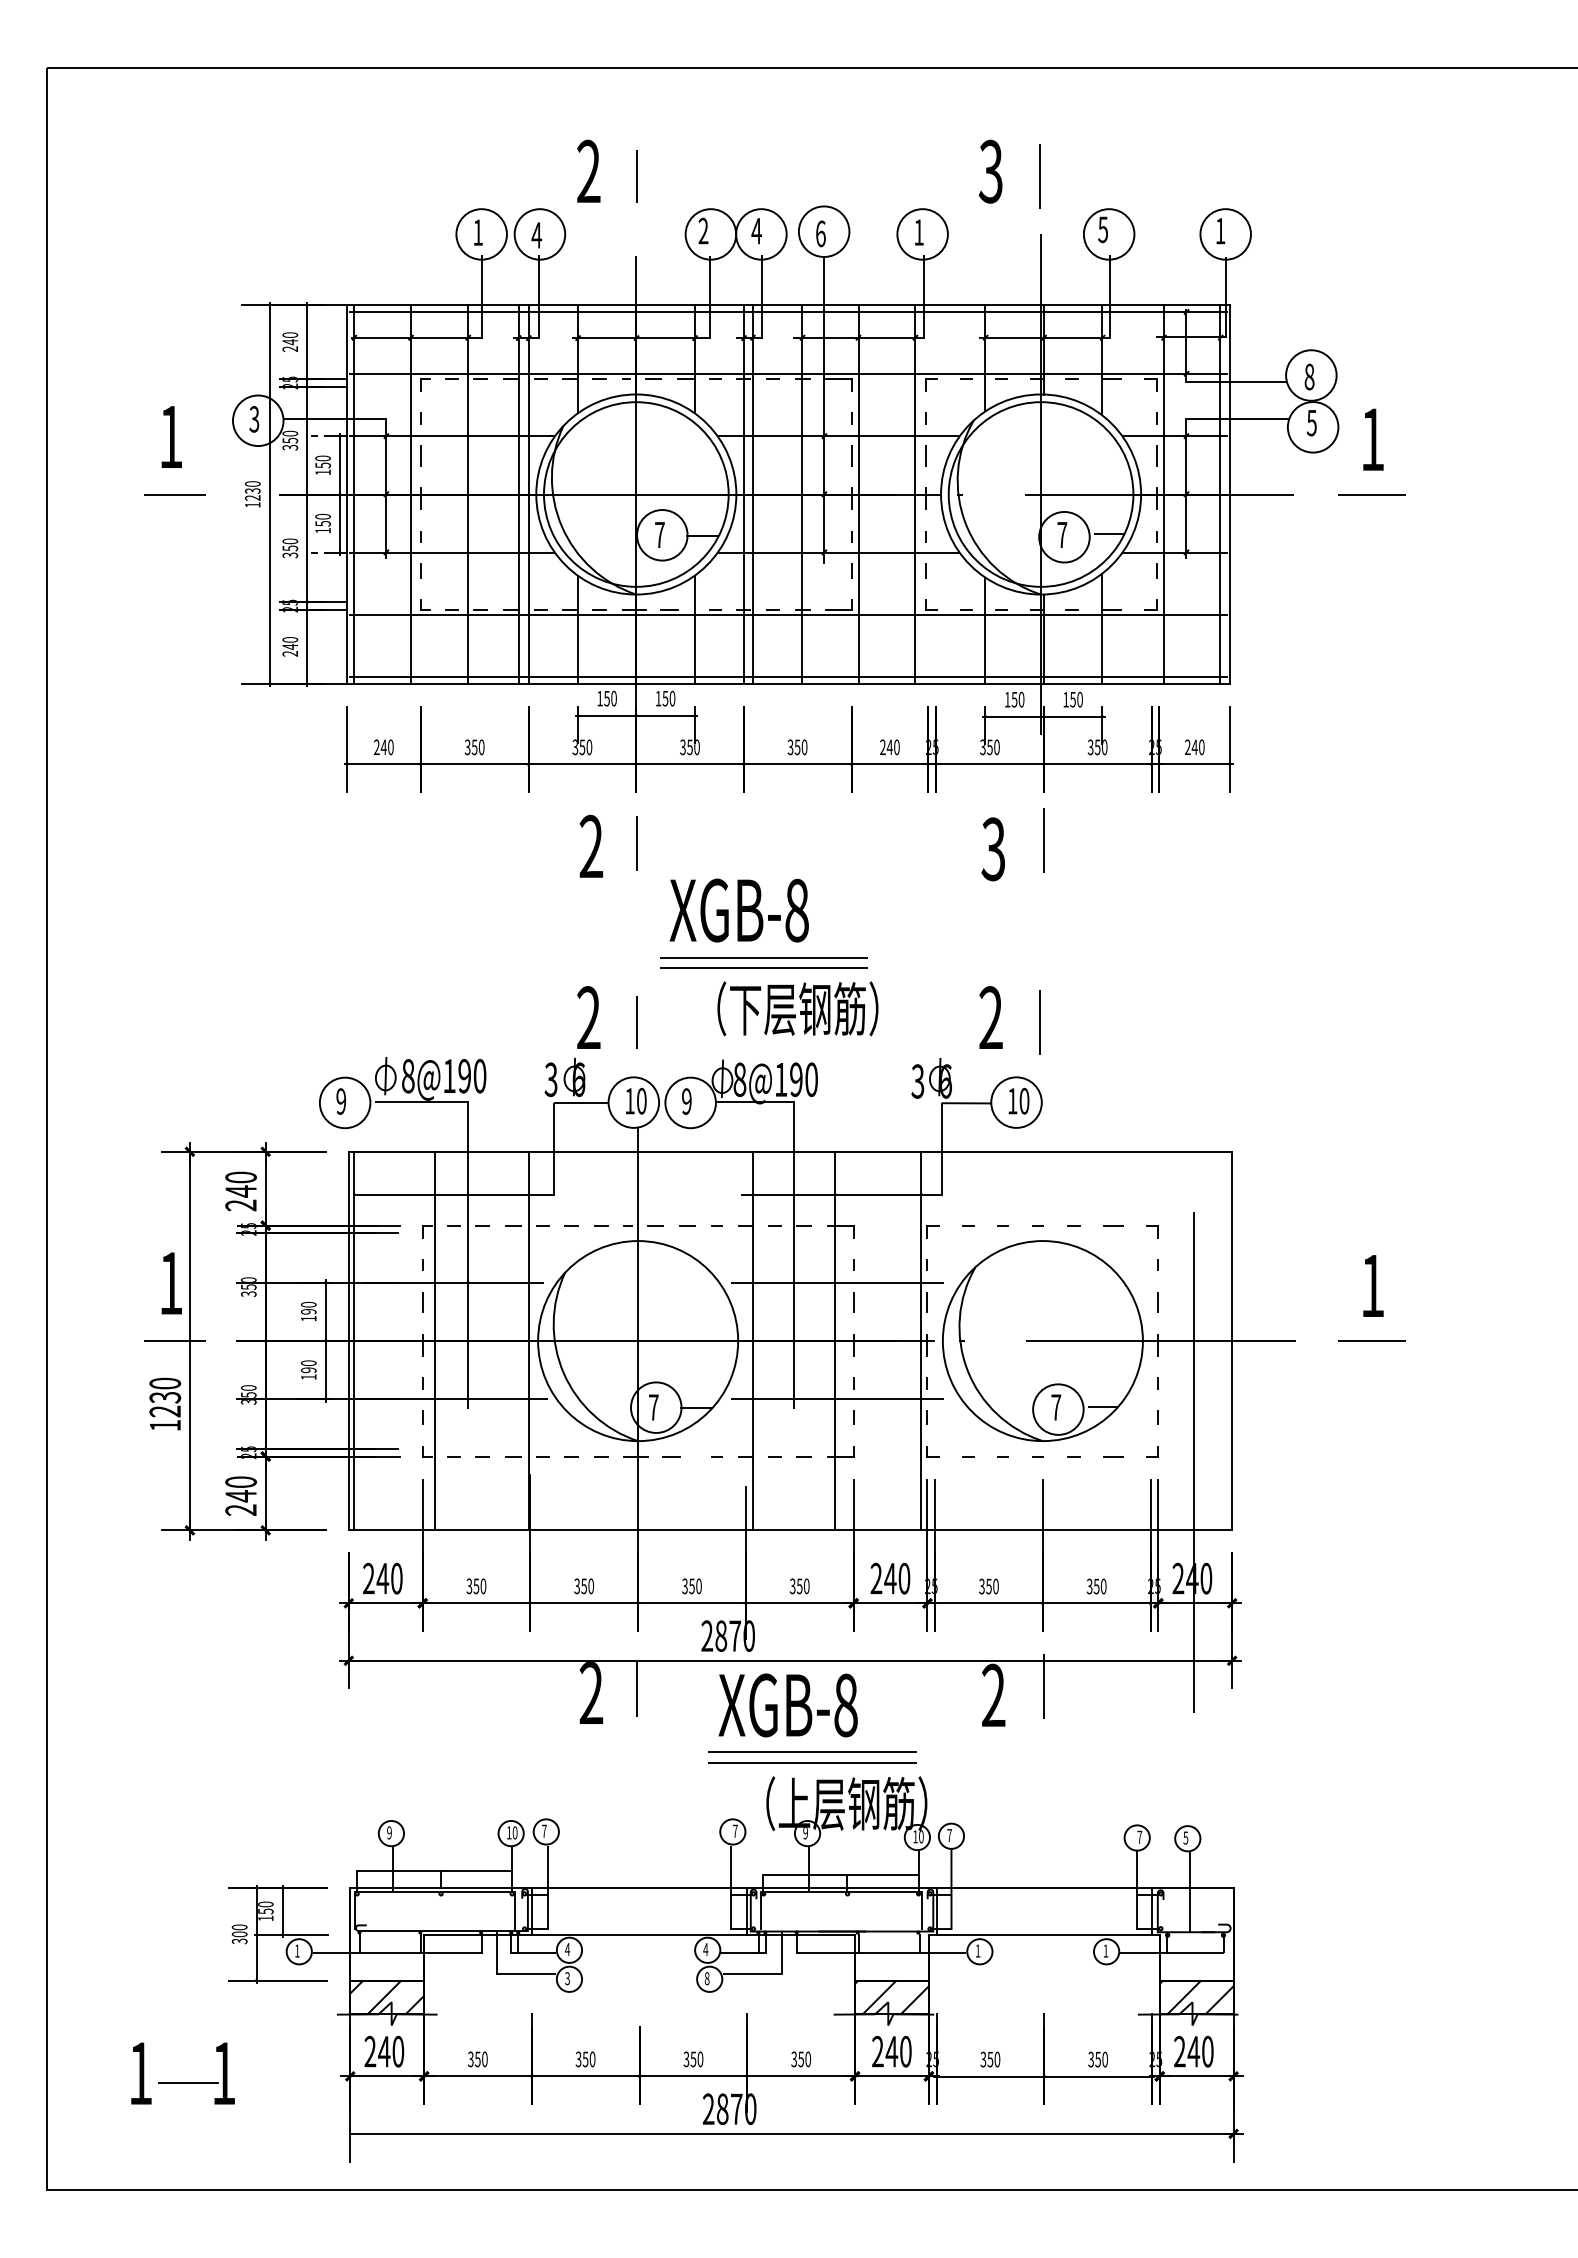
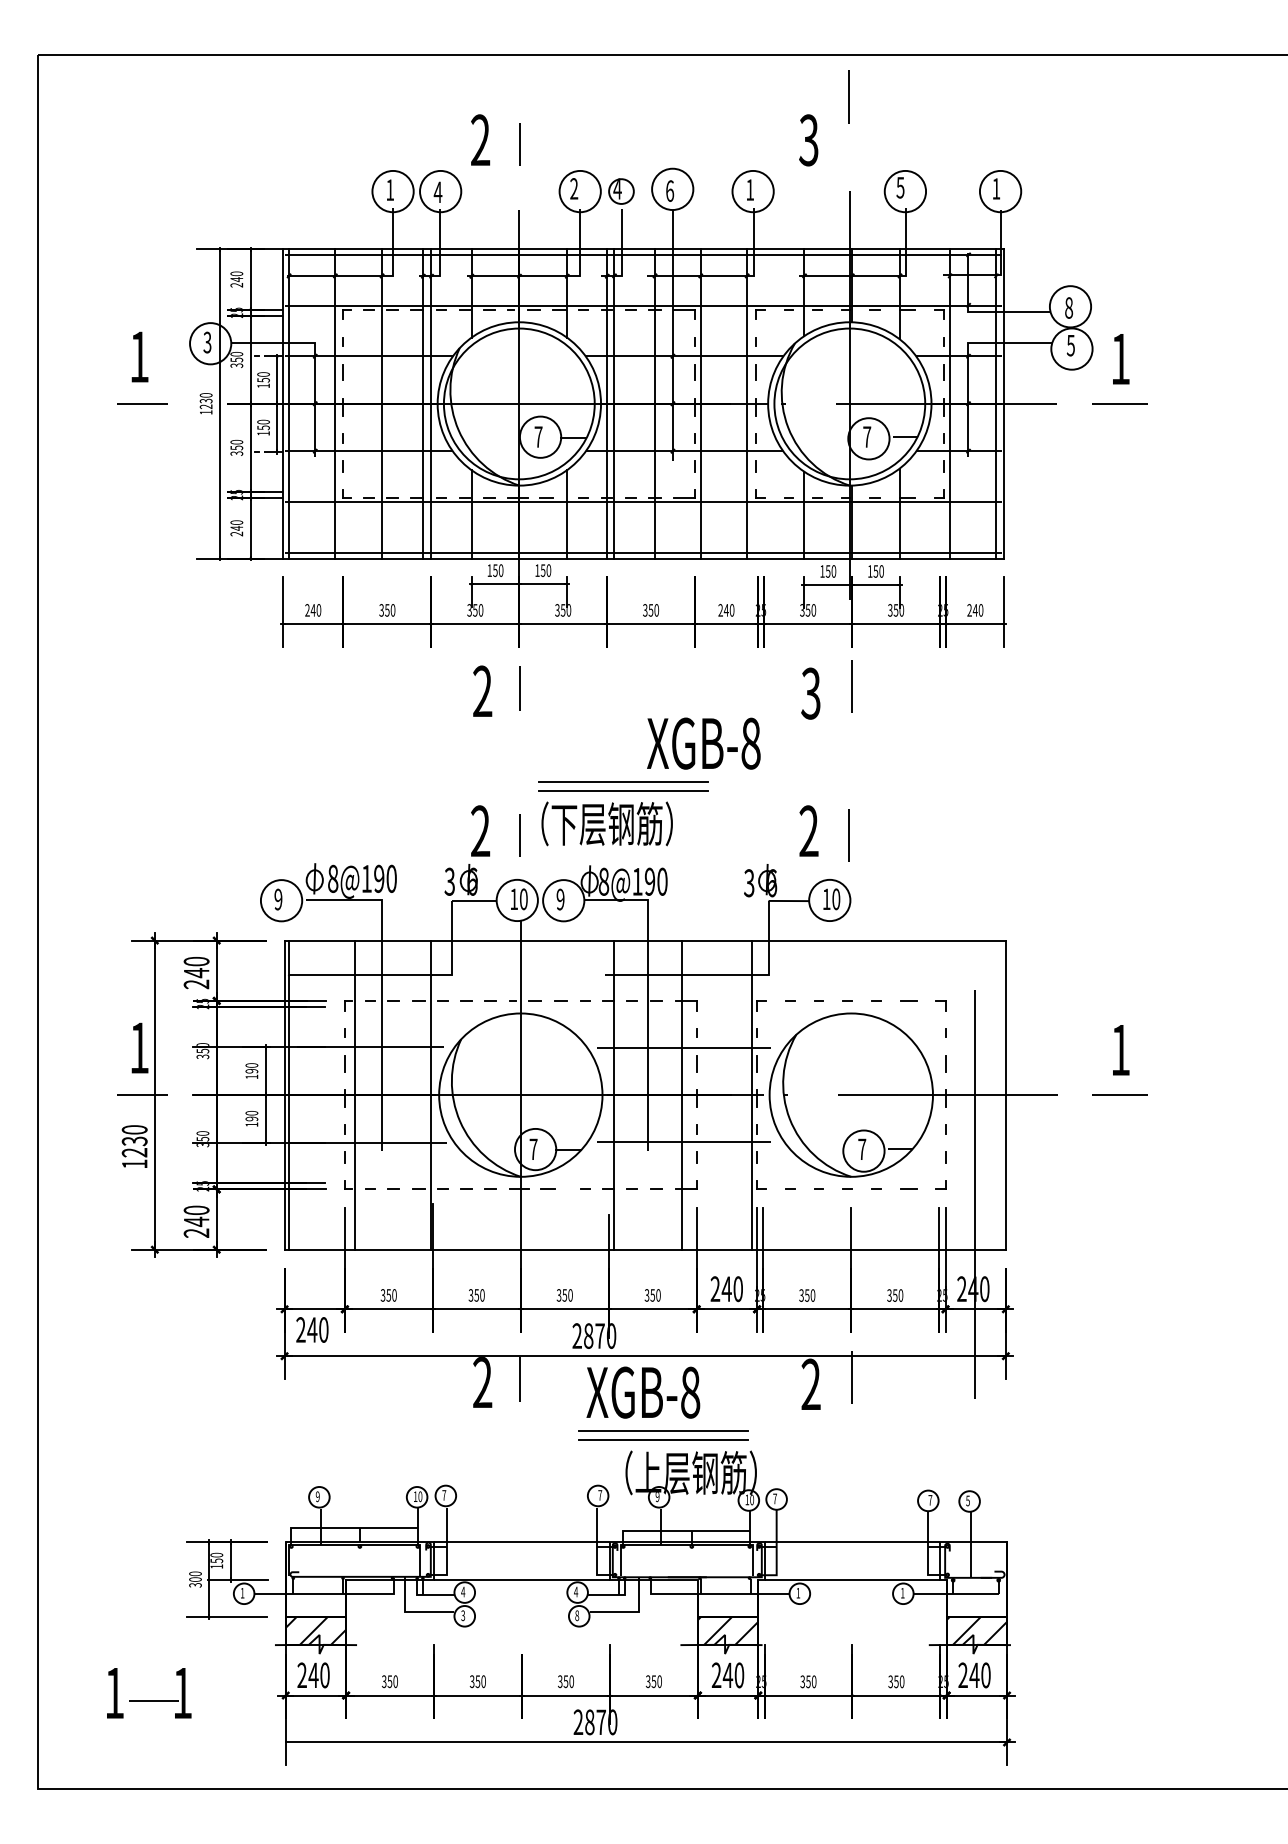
line: (1039, 176) -> (848, 96), moved
circle: (761, 234) -> (621, 191), size x0.6
text: (738, 910) -> (703, 743), moved
text: (797, 1008) -> (606, 823), moved
text: (382, 1578) -> (312, 1329), moved

